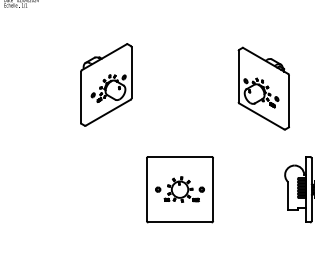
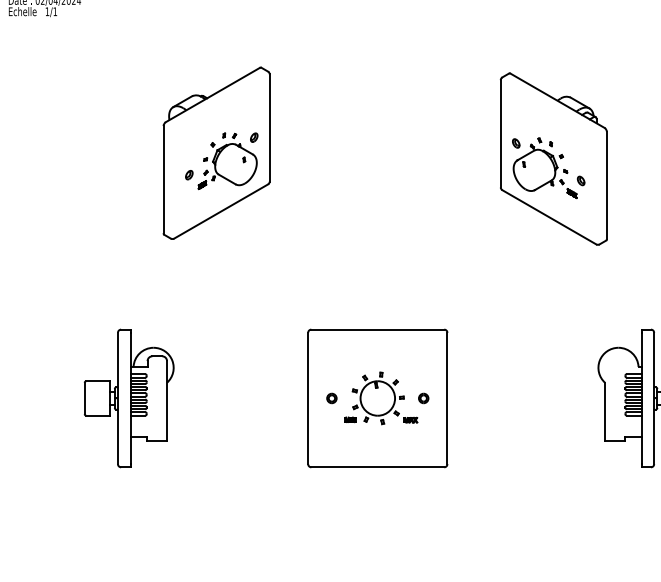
part: (106, 84) -> (217, 152), moved
part: (263, 88) -> (553, 158), moved
part: (61, 189) -> (128, 398), added

